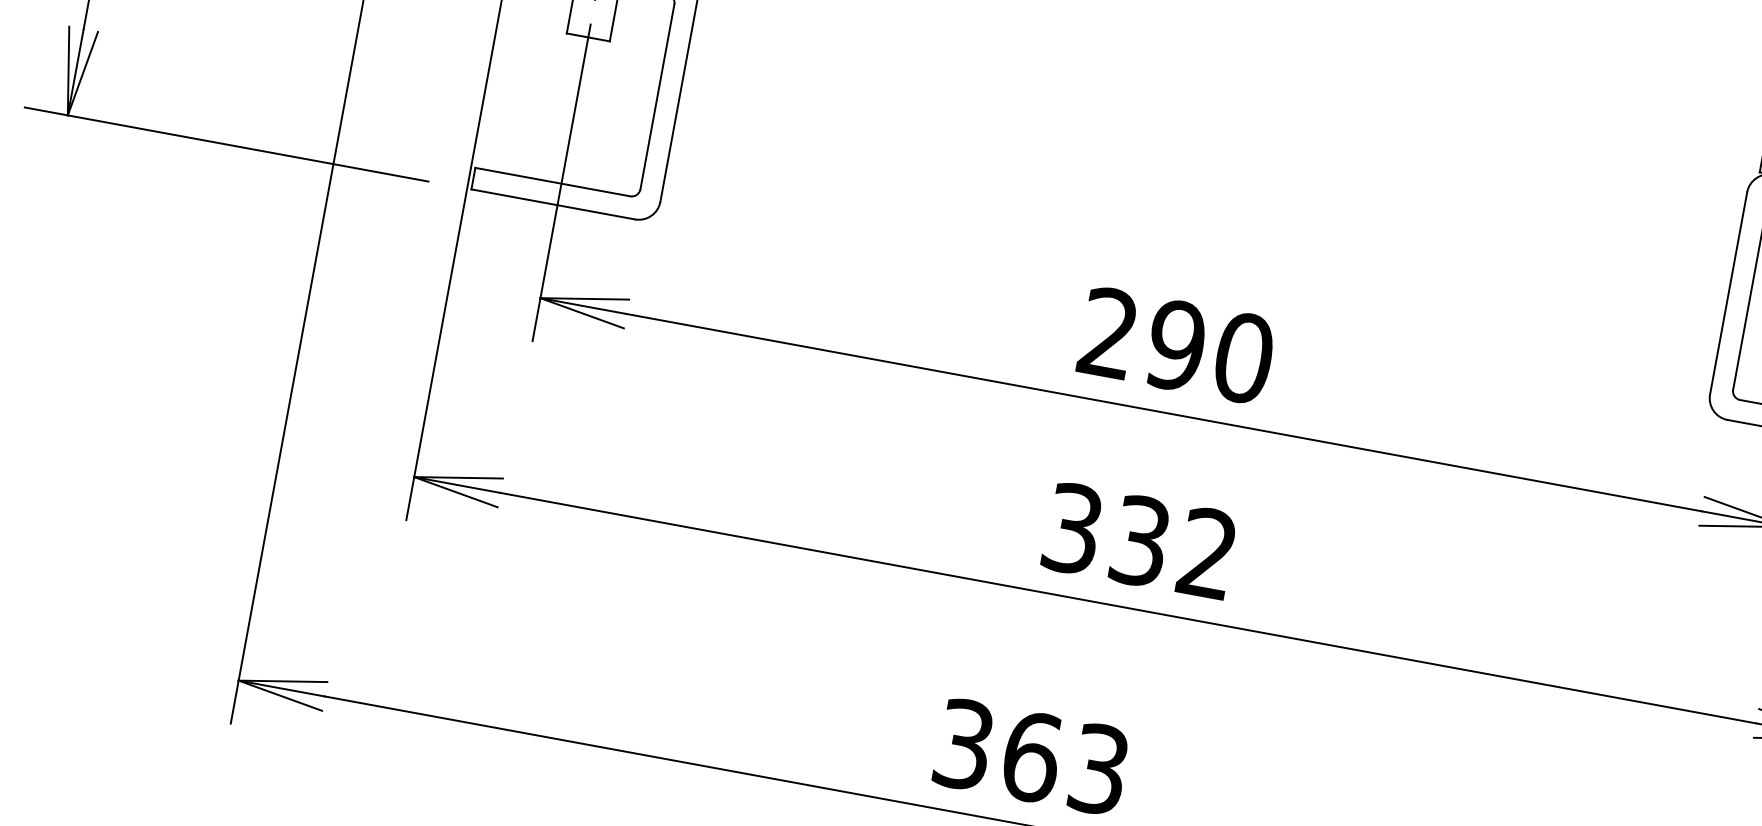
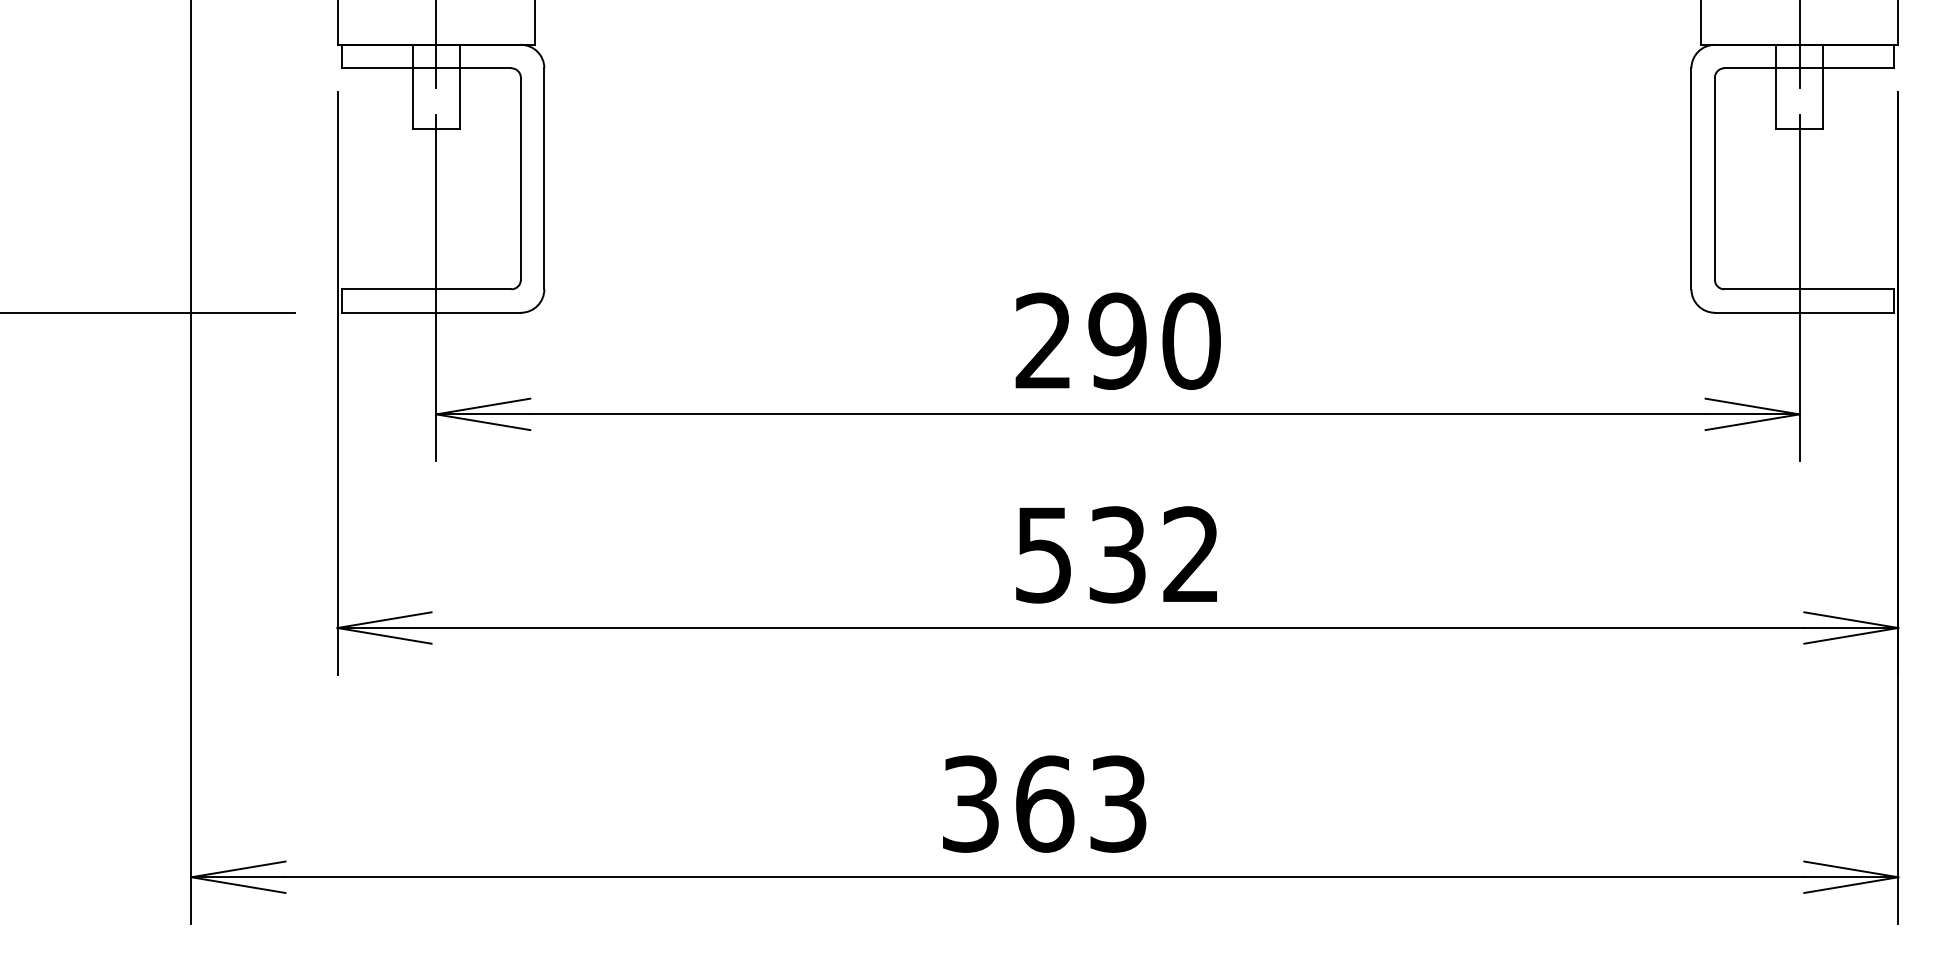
text: (1072, 528) -> (1043, 554), 332 -> 532

